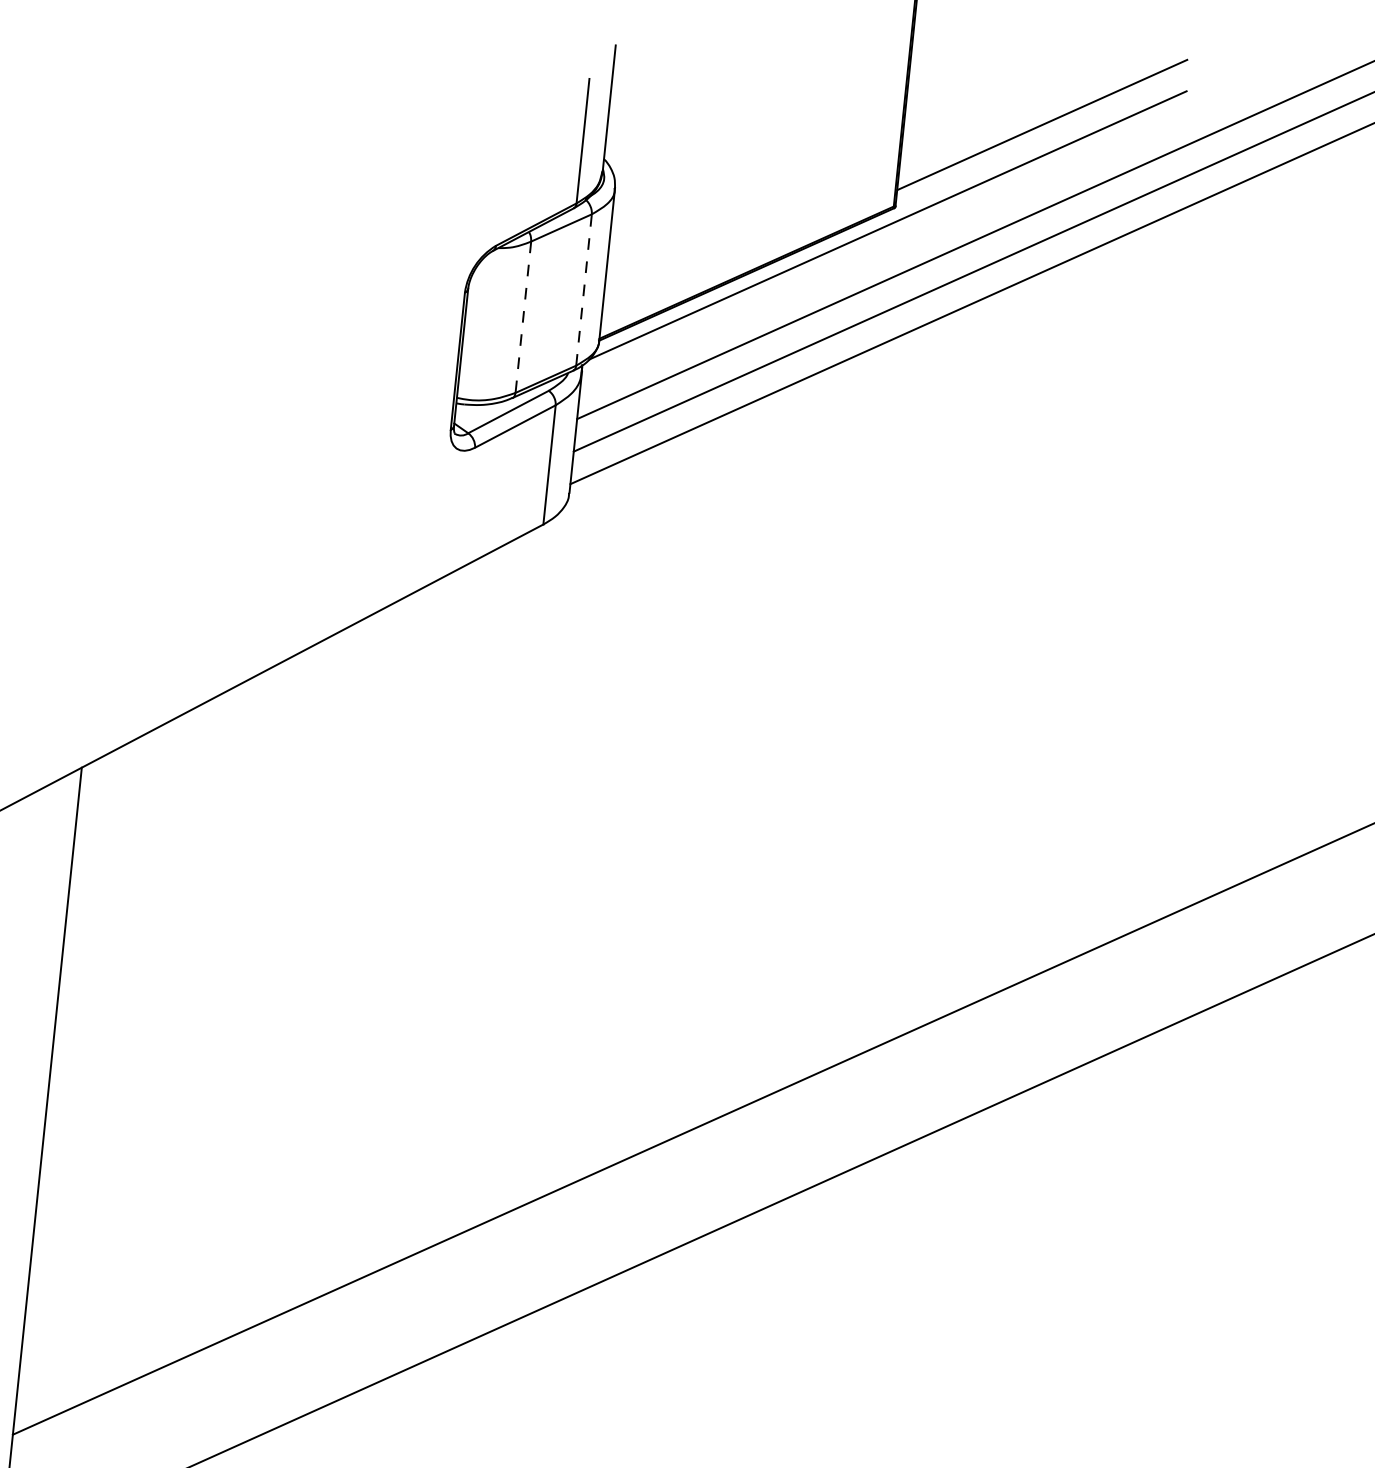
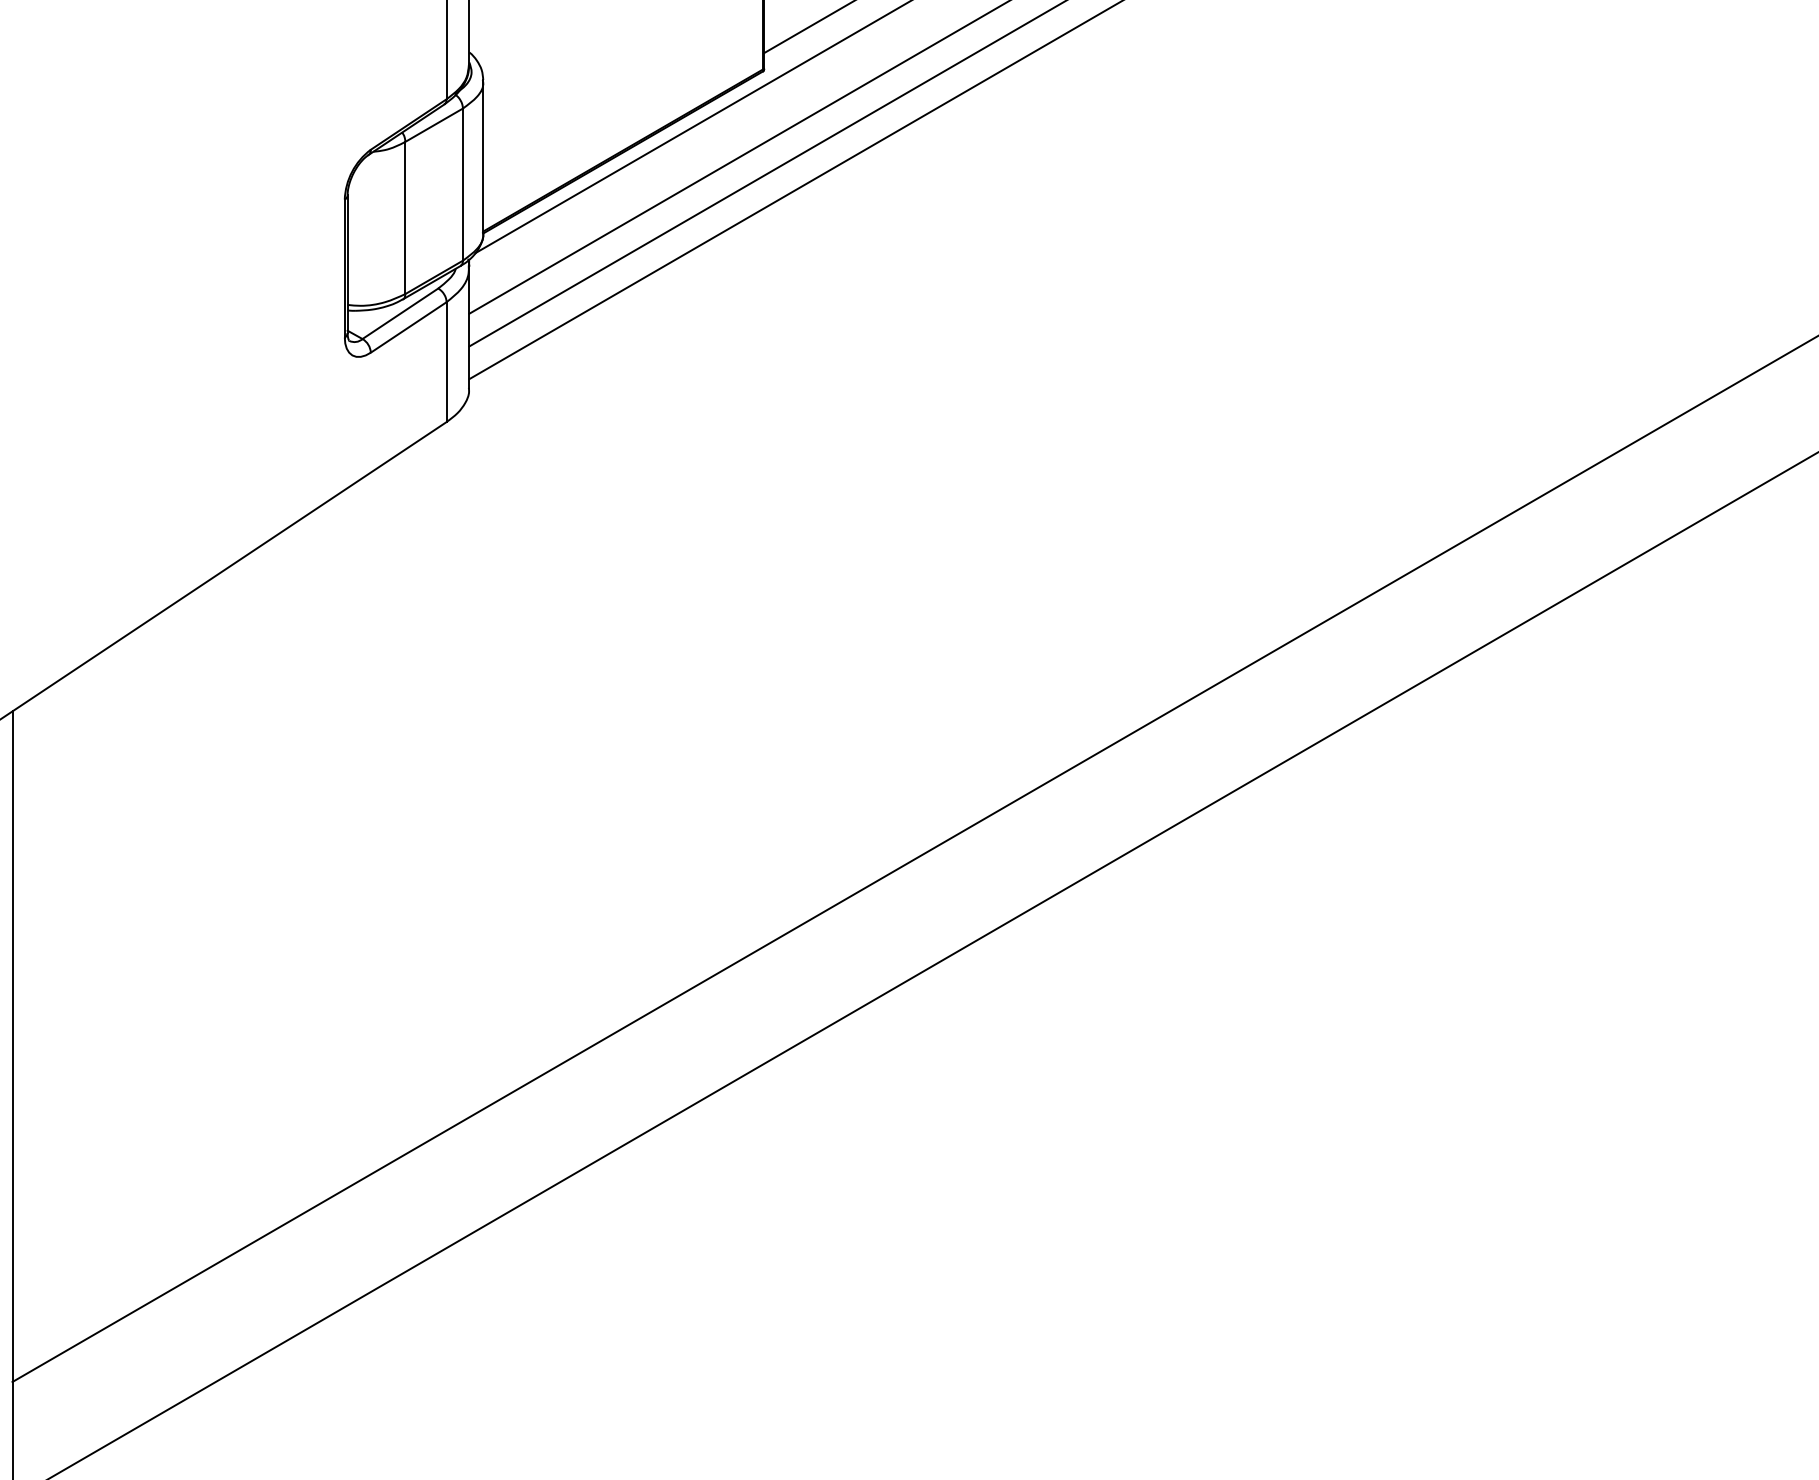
line: (583, 289) -> (462, 184), dashed -> solid
line: (523, 317) -> (405, 218), dashed -> solid

